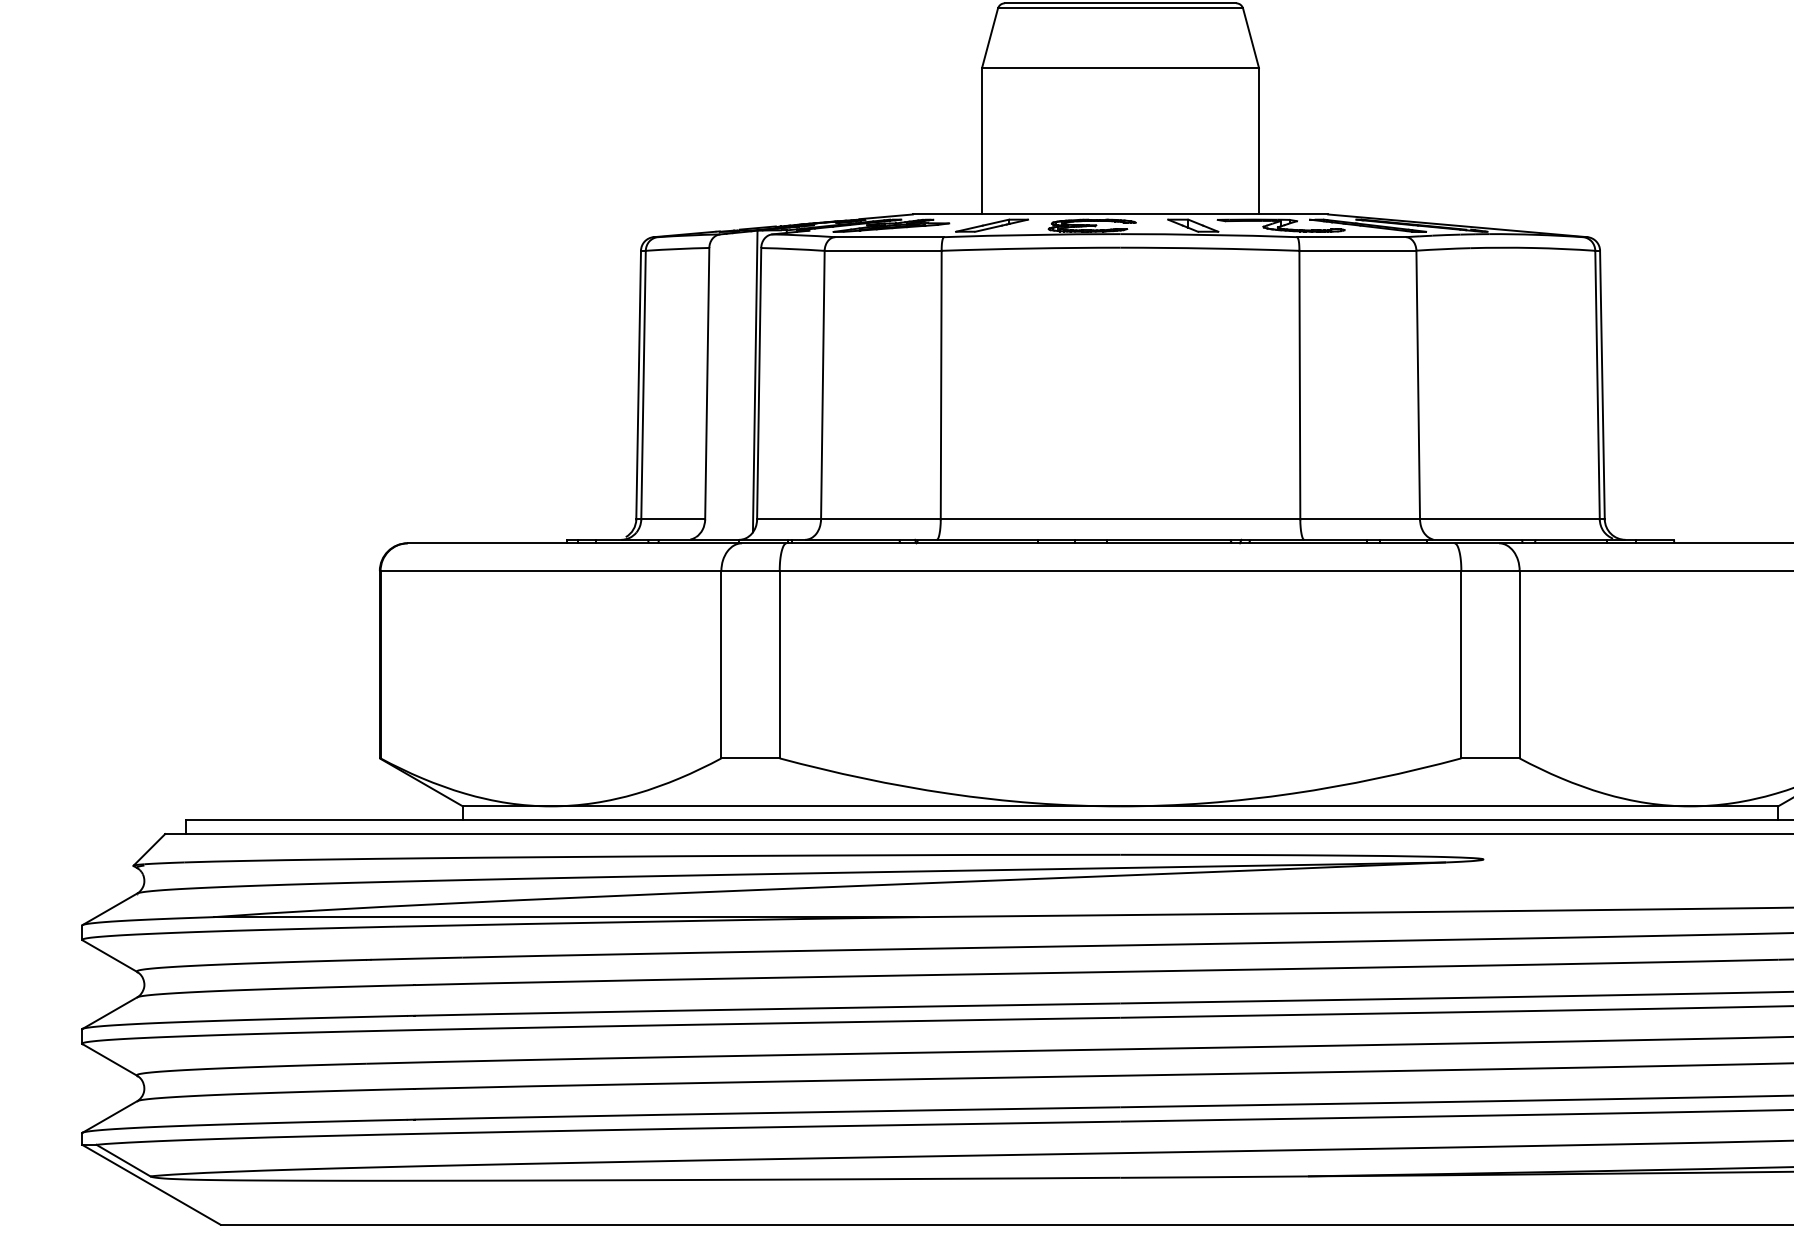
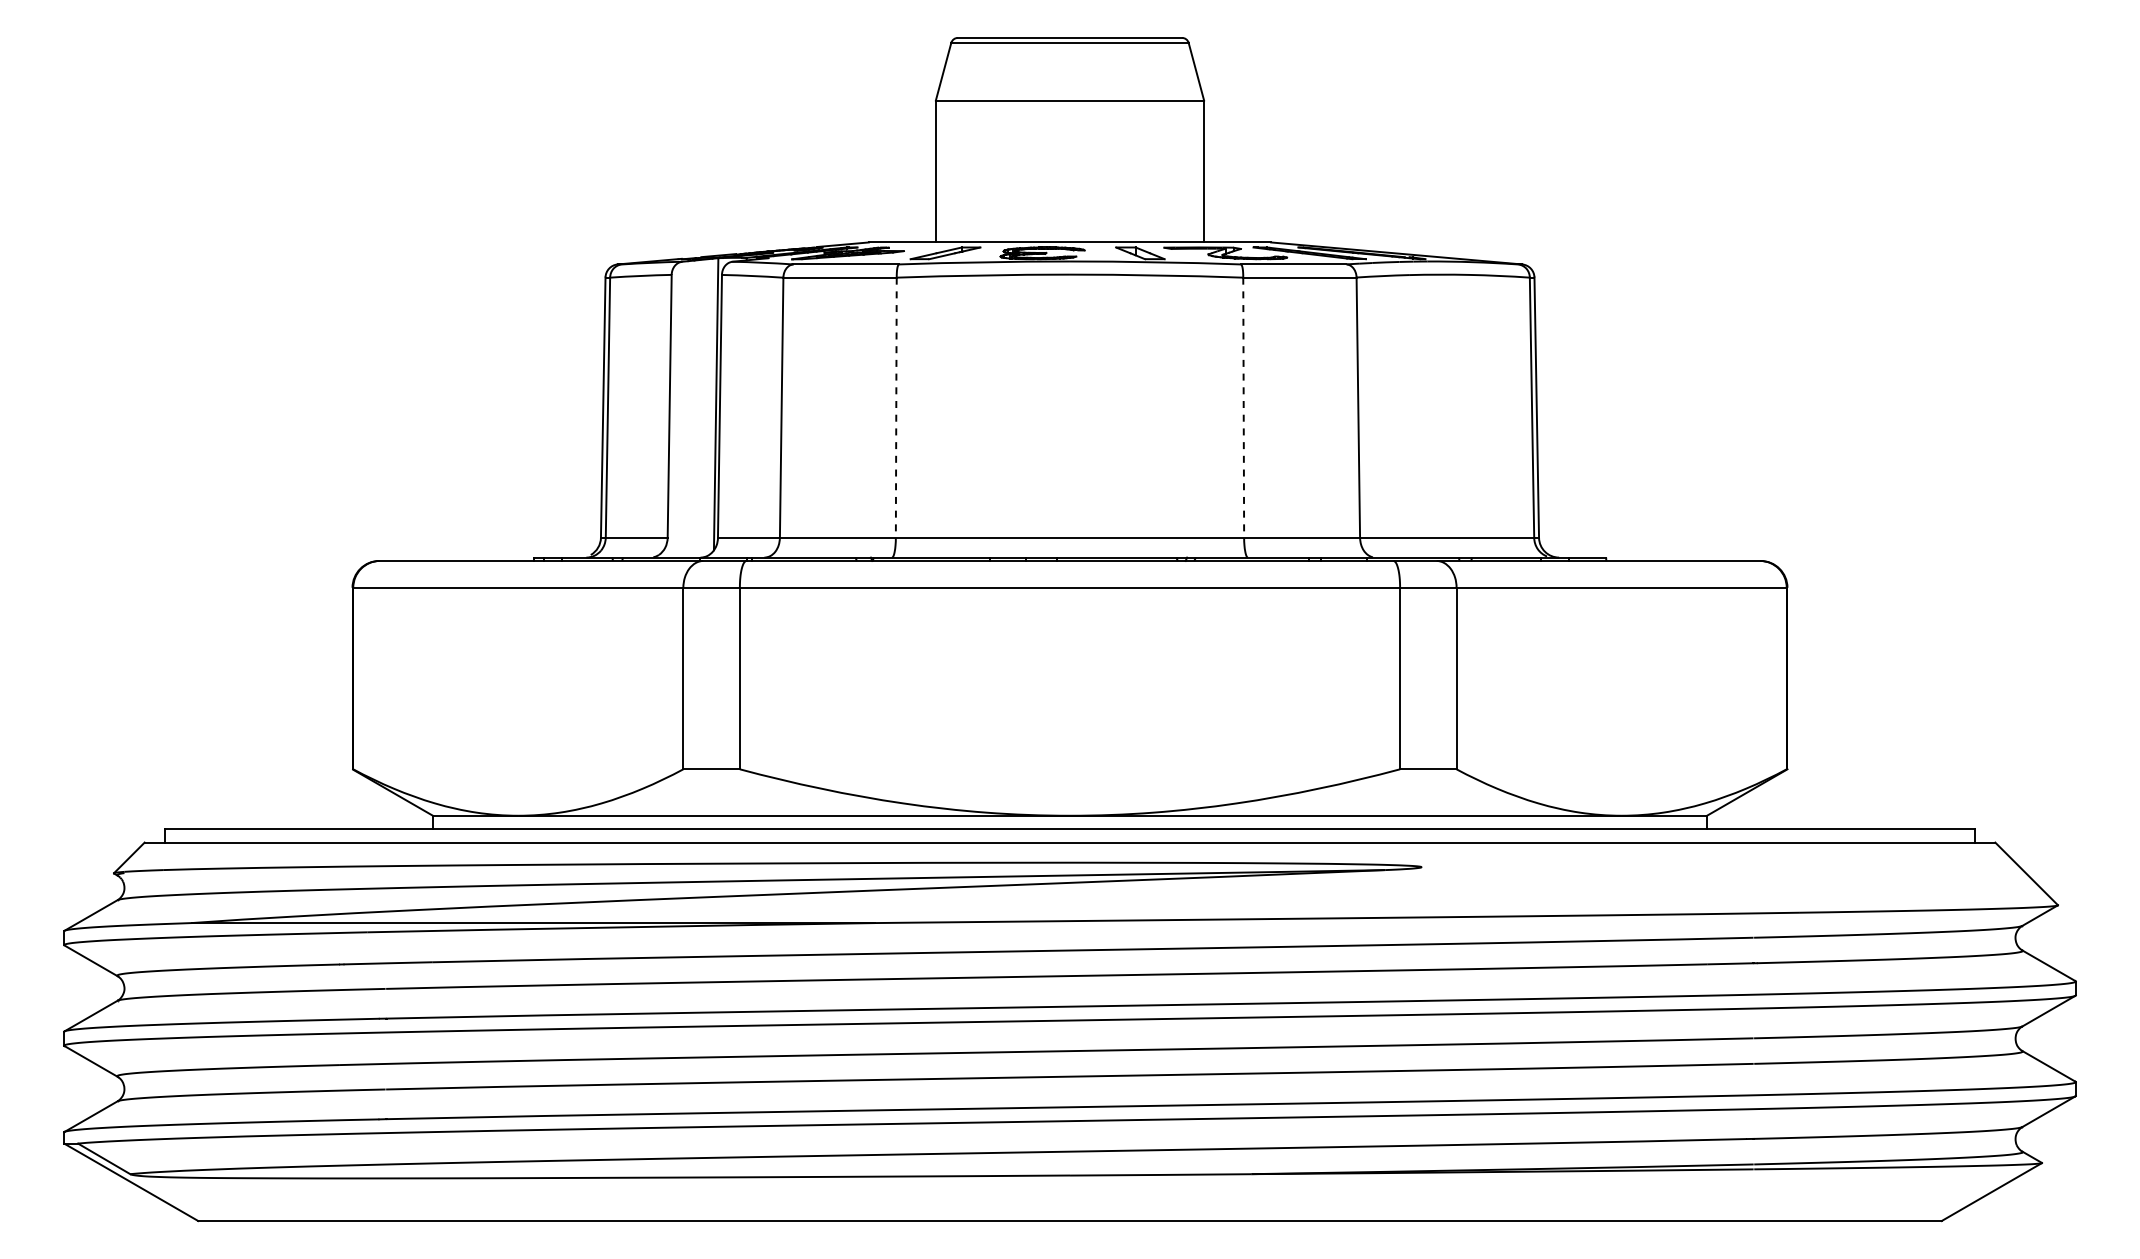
line: (941, 385) -> (896, 408), solid -> dashed
line: (1299, 385) -> (1243, 408), solid -> dashed

